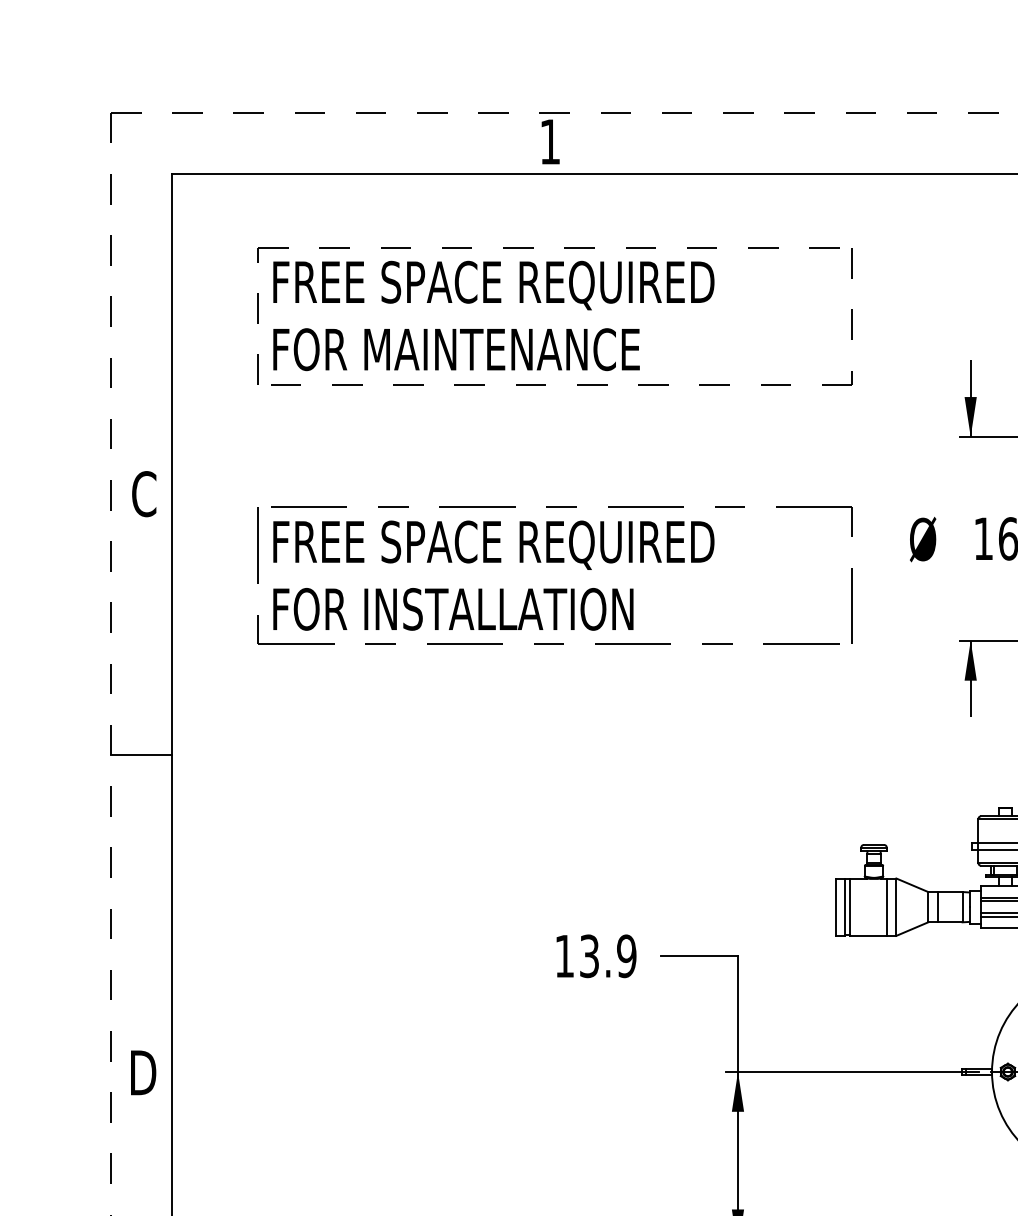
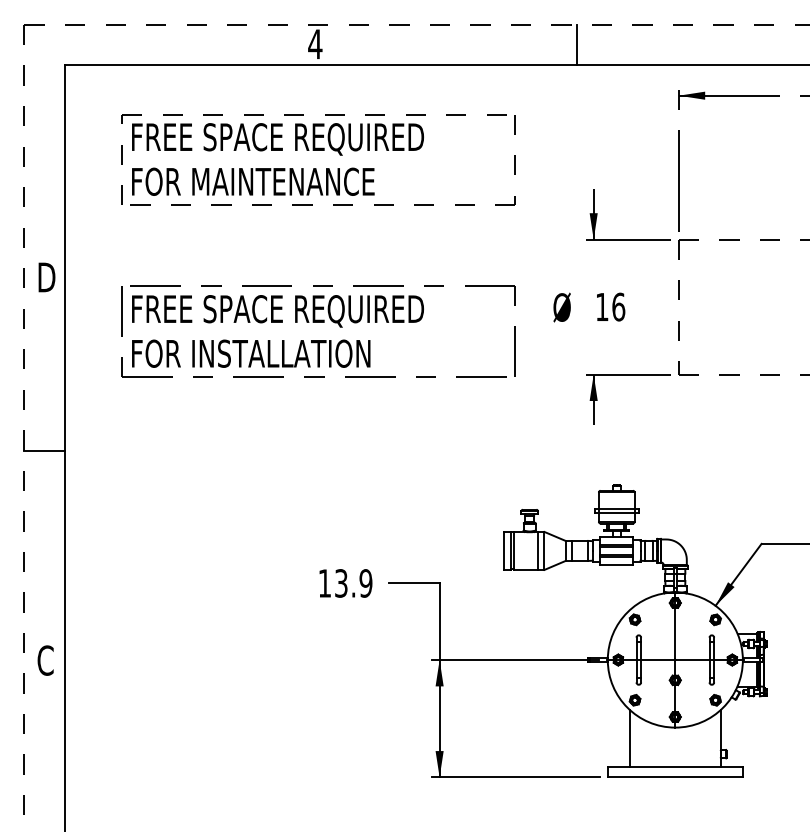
text: (550, 142) -> (315, 44), 1 -> 4
line: (944, 142) -> (576, 44), added
text: (144, 494) -> (46, 277), C -> D
text: (142, 1072) -> (45, 660), D -> C

